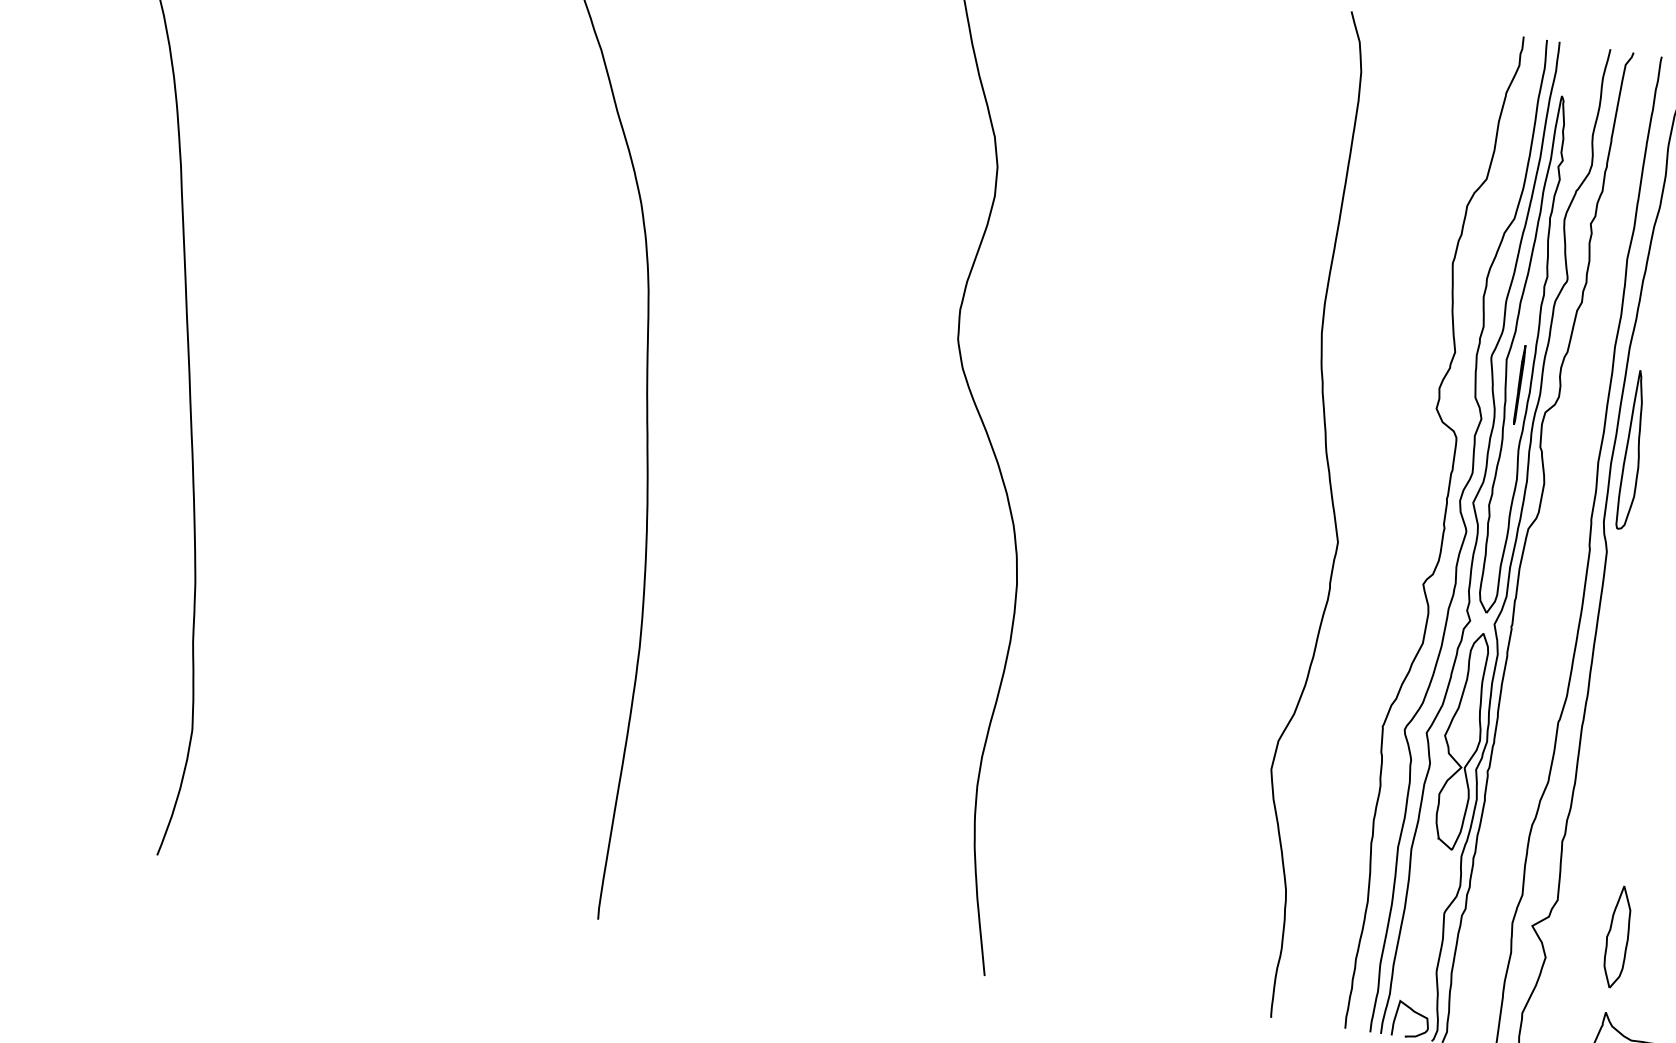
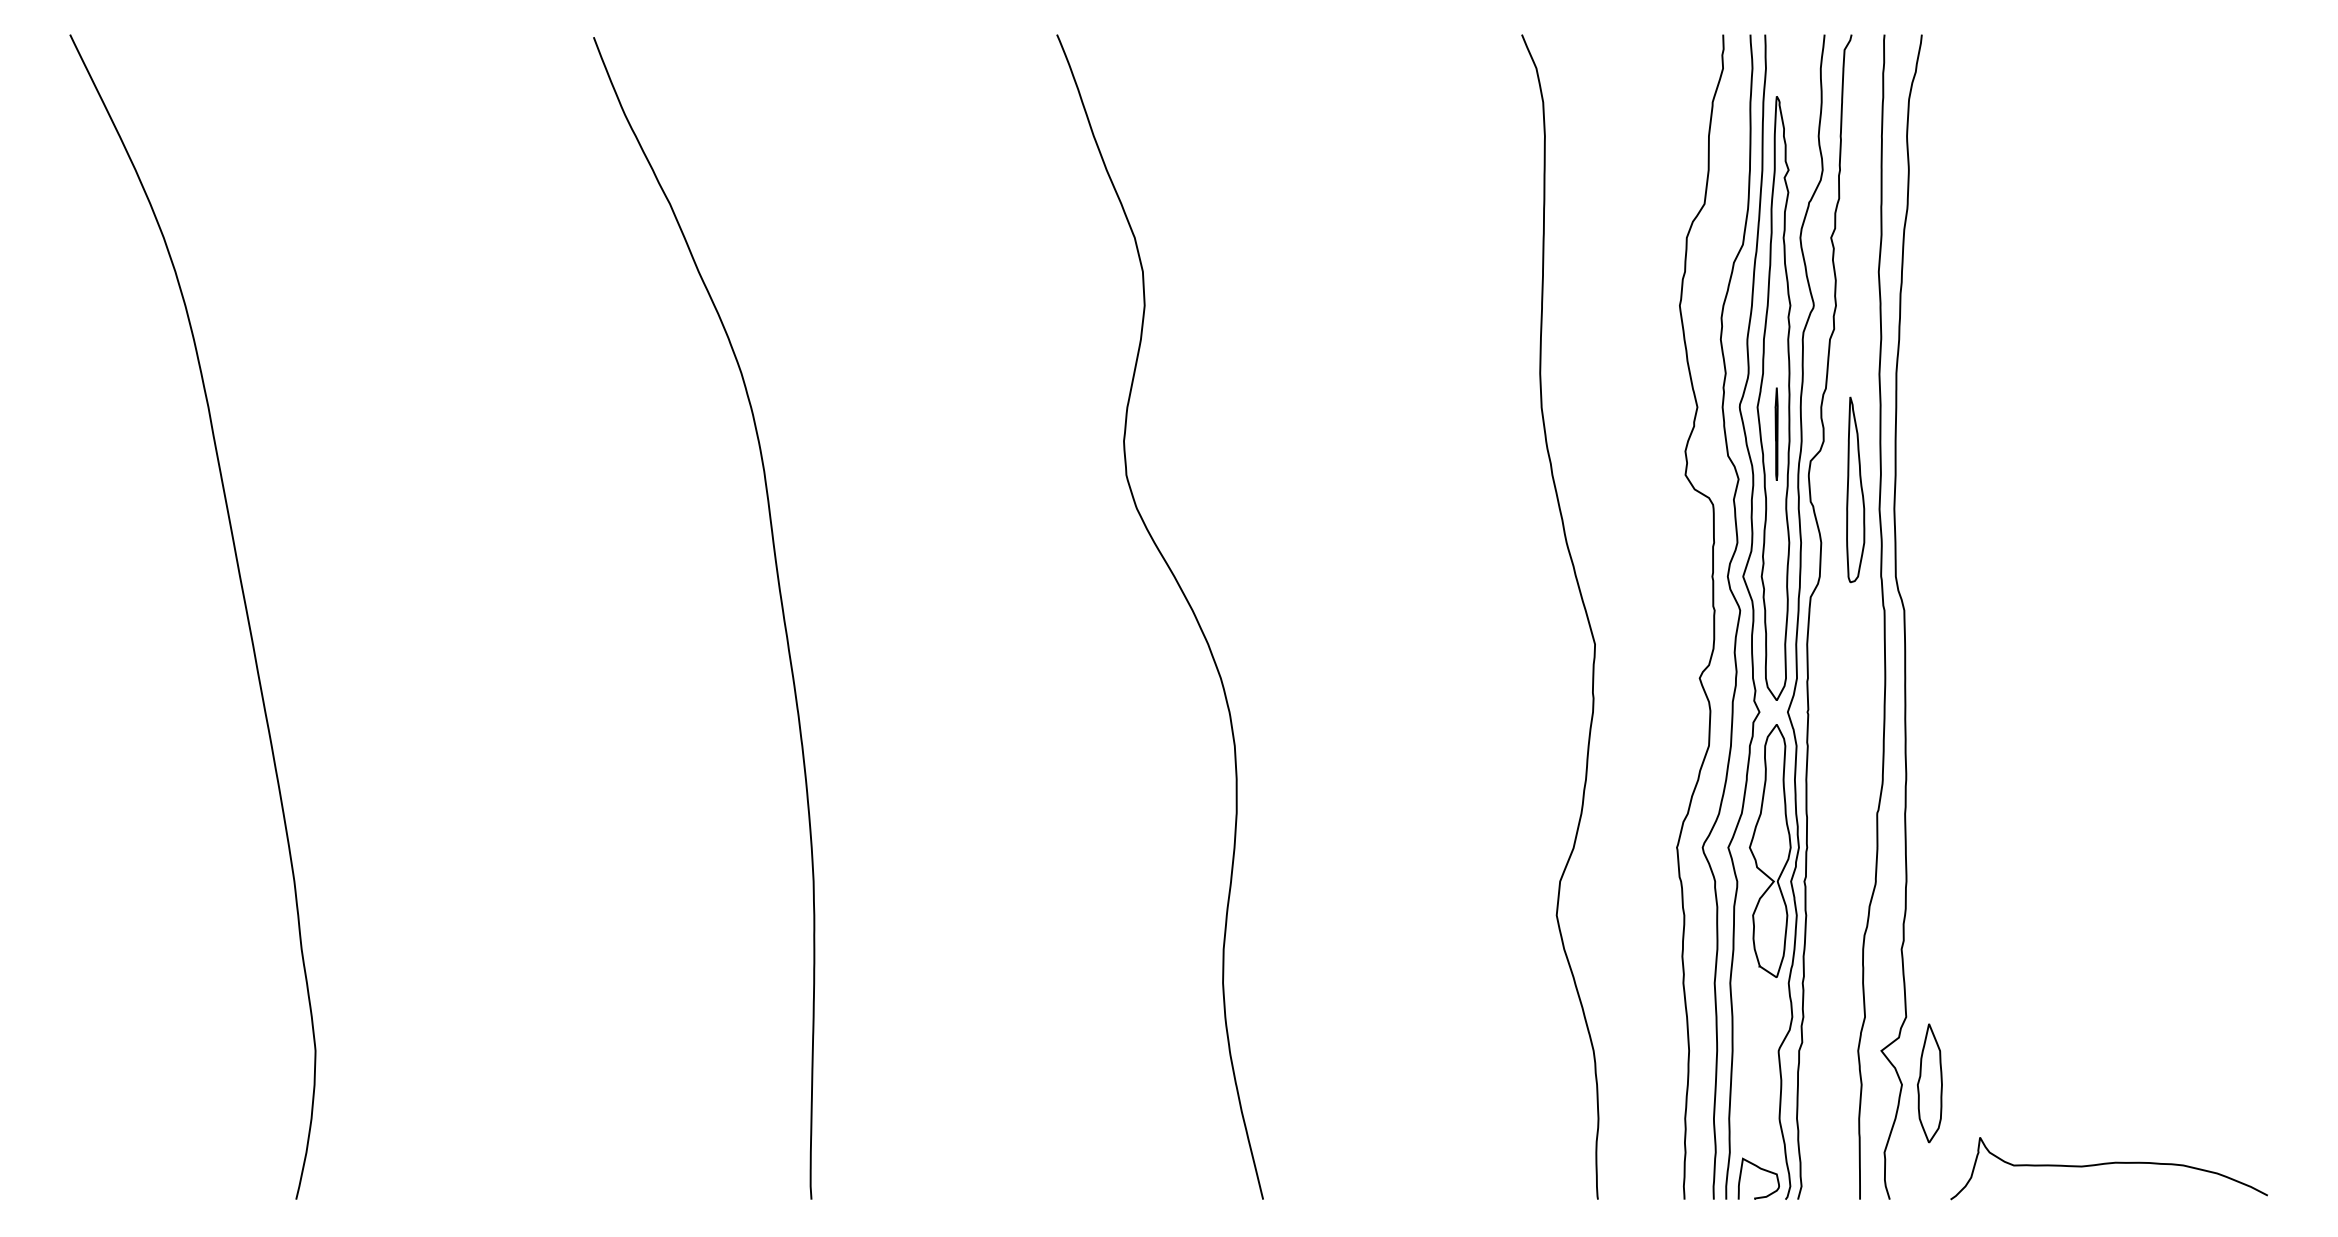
part: (1633, 450) -> (1855, 489), moved
part: (1617, 937) -> (1929, 1083), moved

